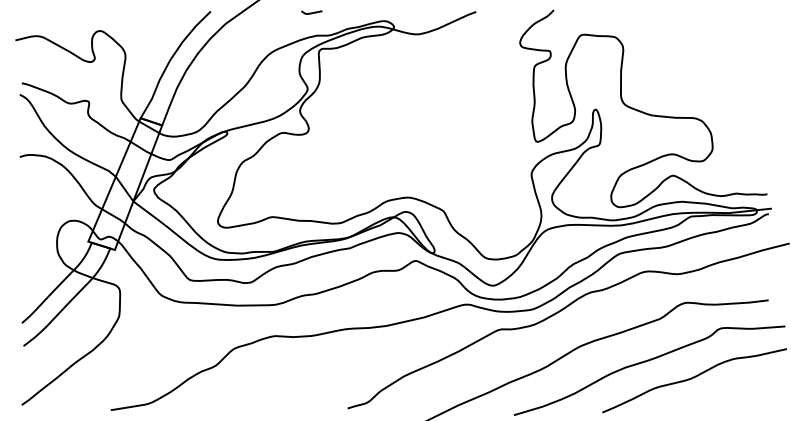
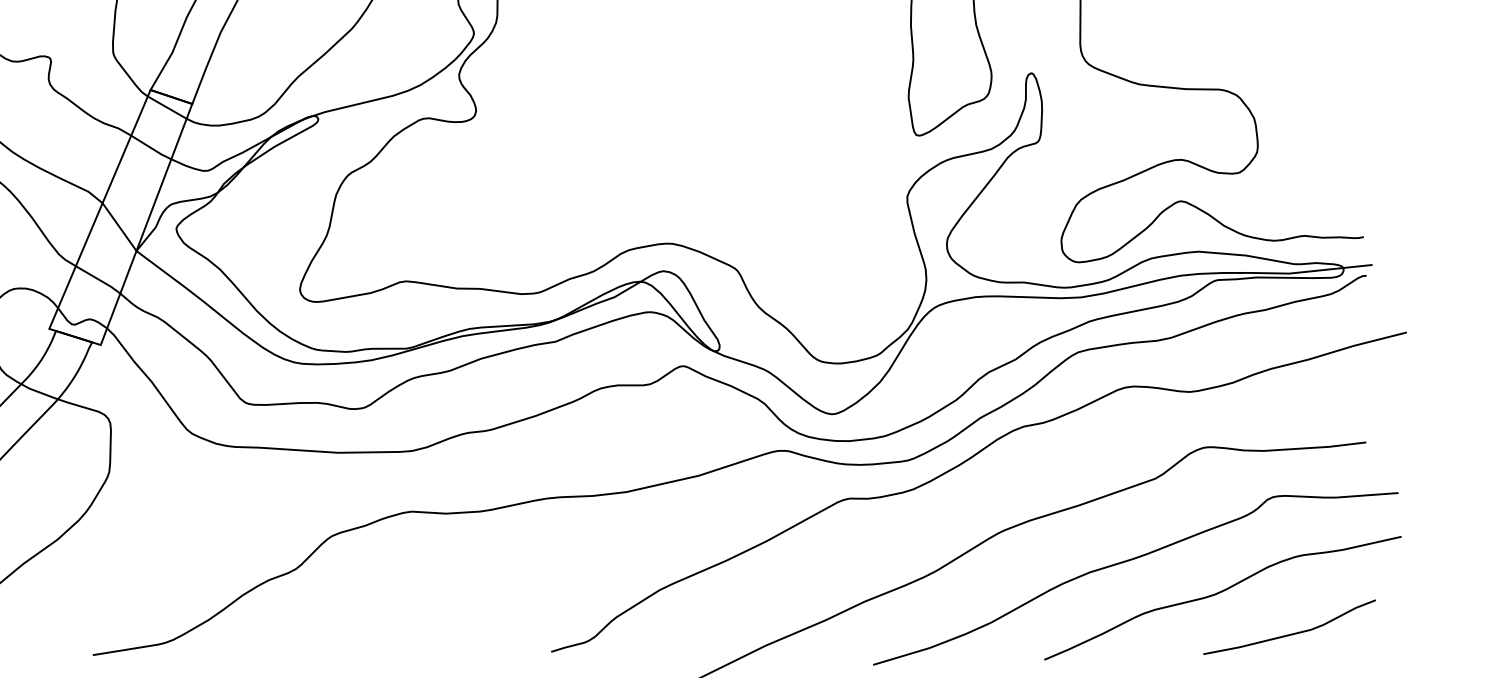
curve: (729, 398) -> (1290, 632), added

